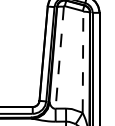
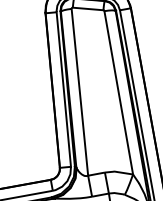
line: (59, 58) -> (79, 93), dashed -> solid
line: (83, 62) -> (119, 93), dashed -> solid

